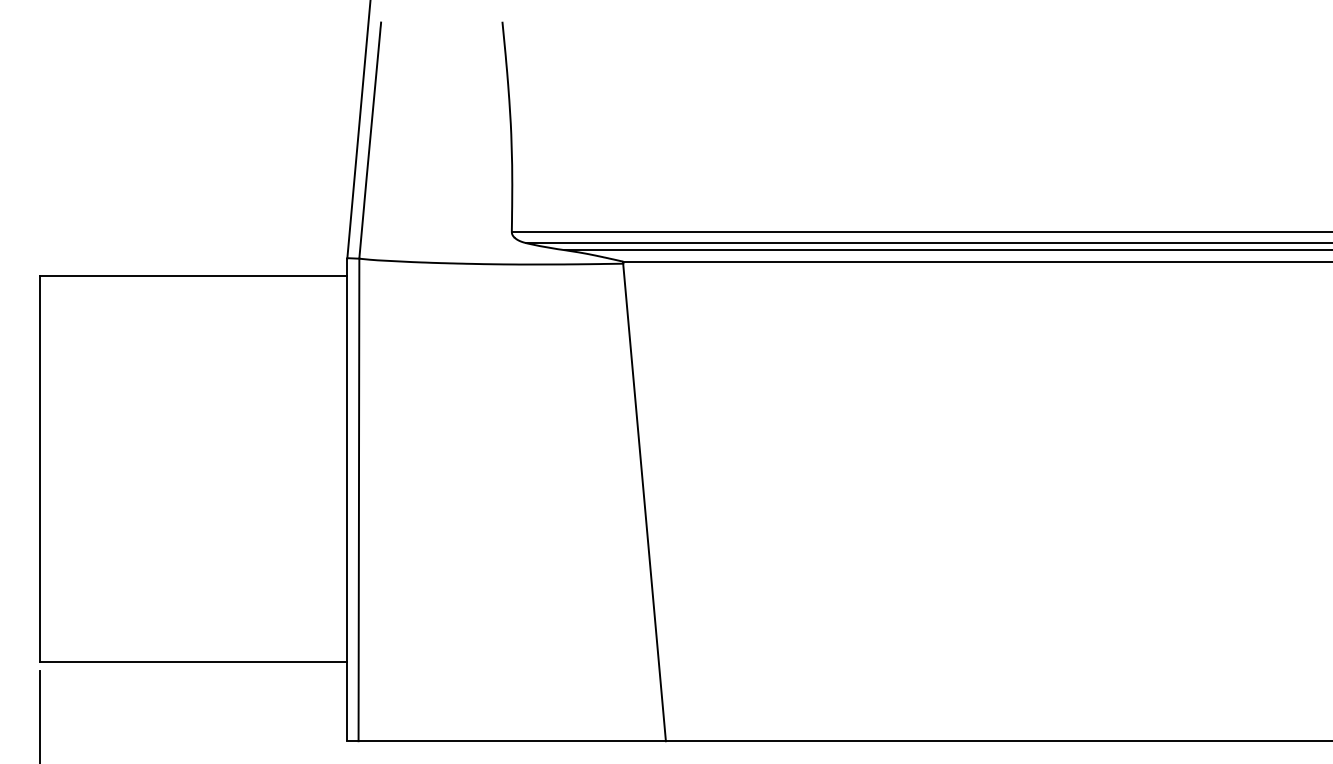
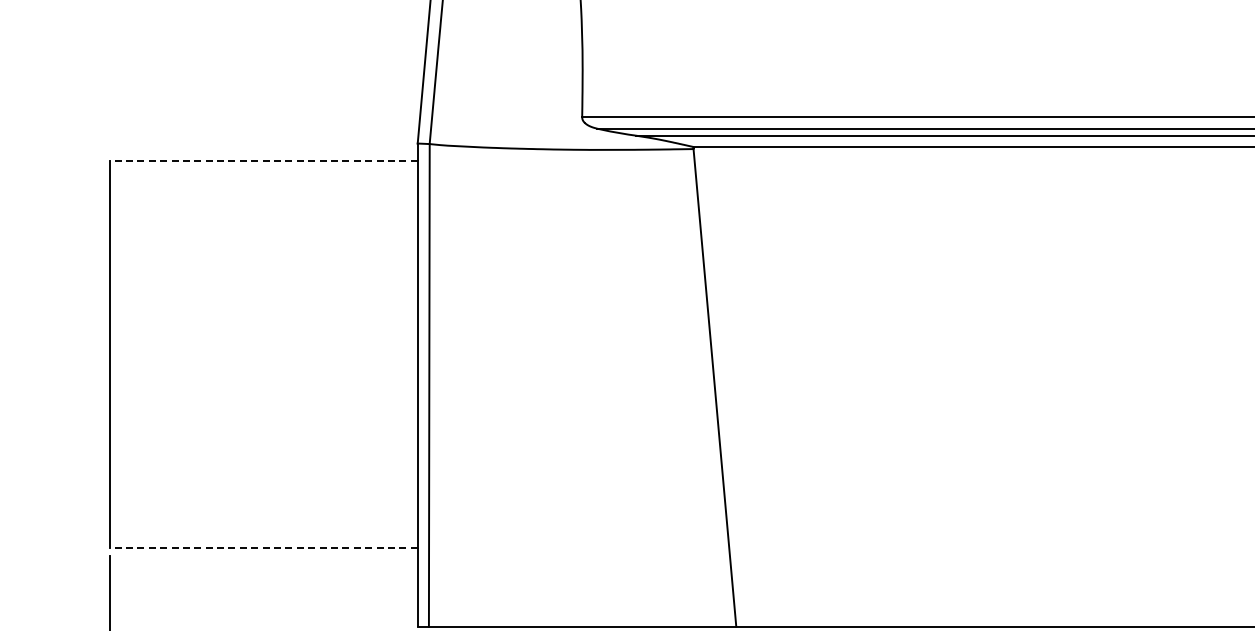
line: (193, 275) -> (263, 160), solid -> dashed
line: (193, 662) -> (263, 547), solid -> dashed

